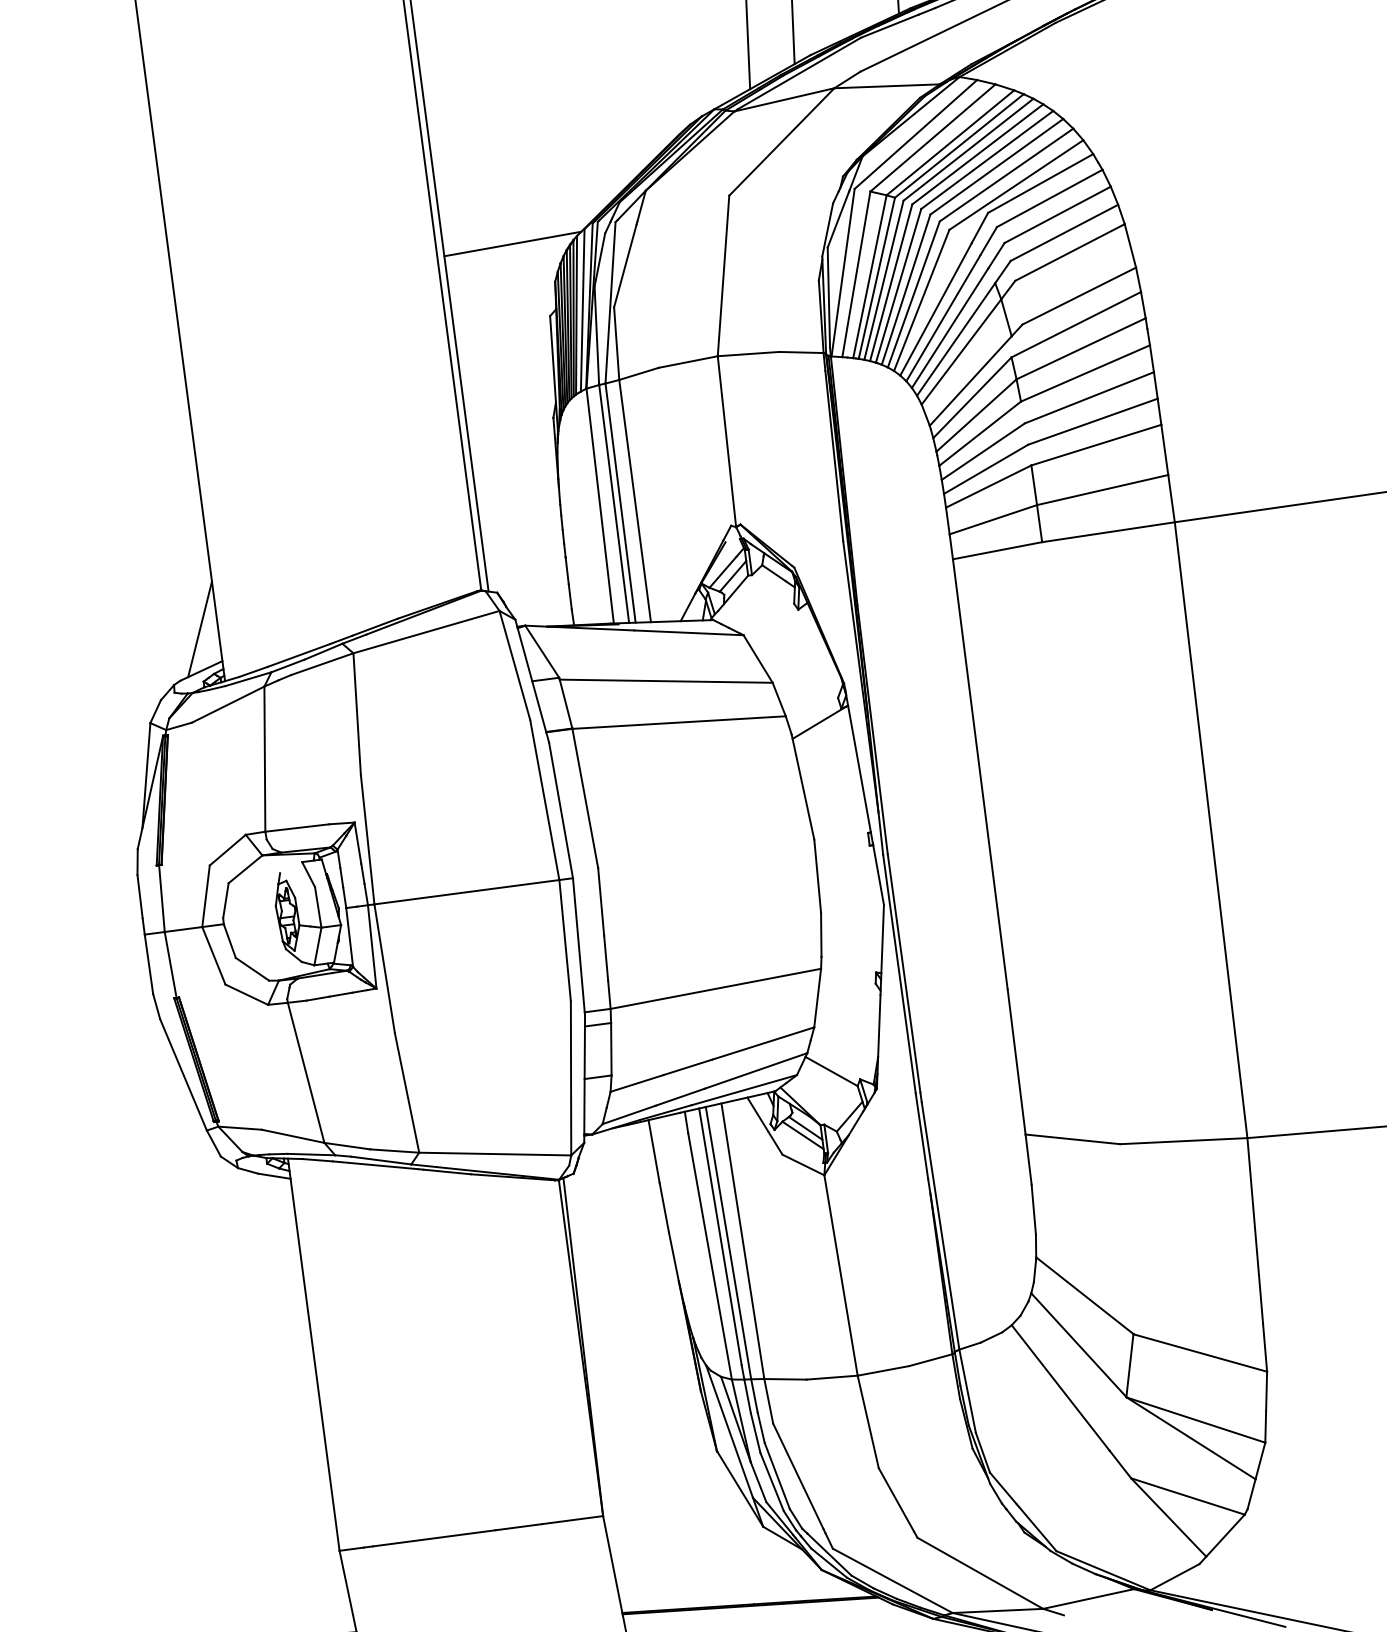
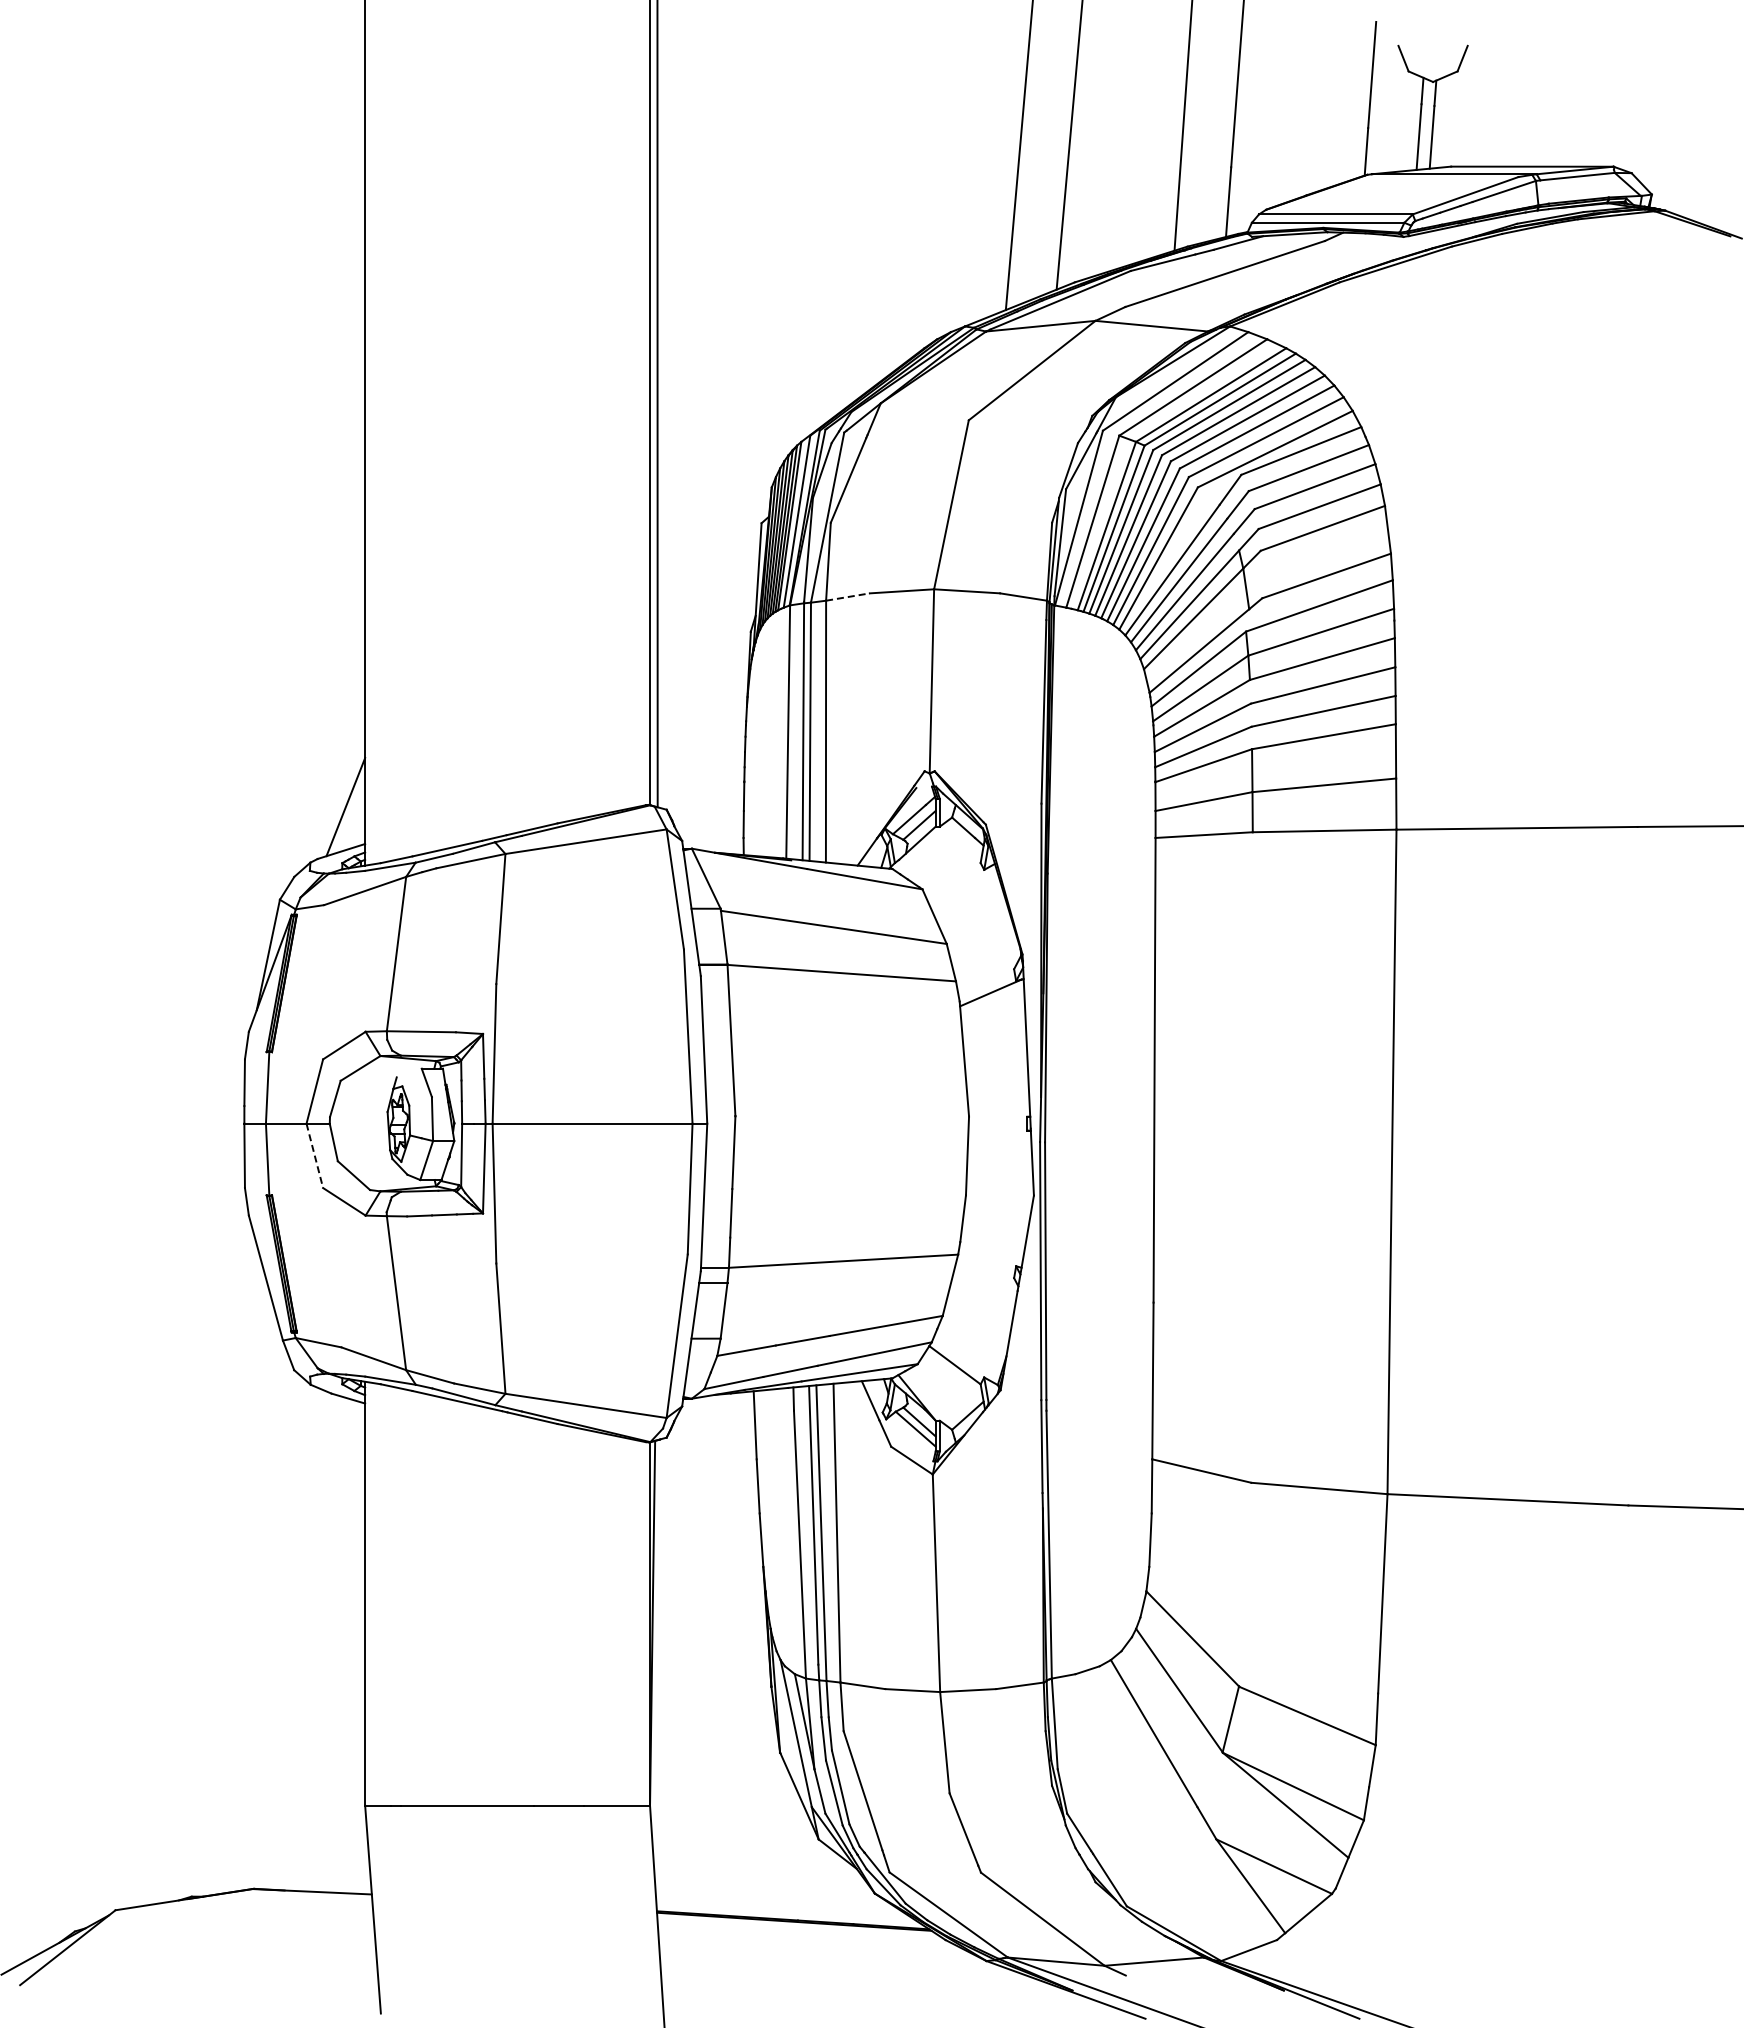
line: (512, 243) -> (731, 440), removed
line: (639, 373) -> (848, 596), solid -> dashed
line: (213, 956) -> (314, 1156), solid -> dashed

